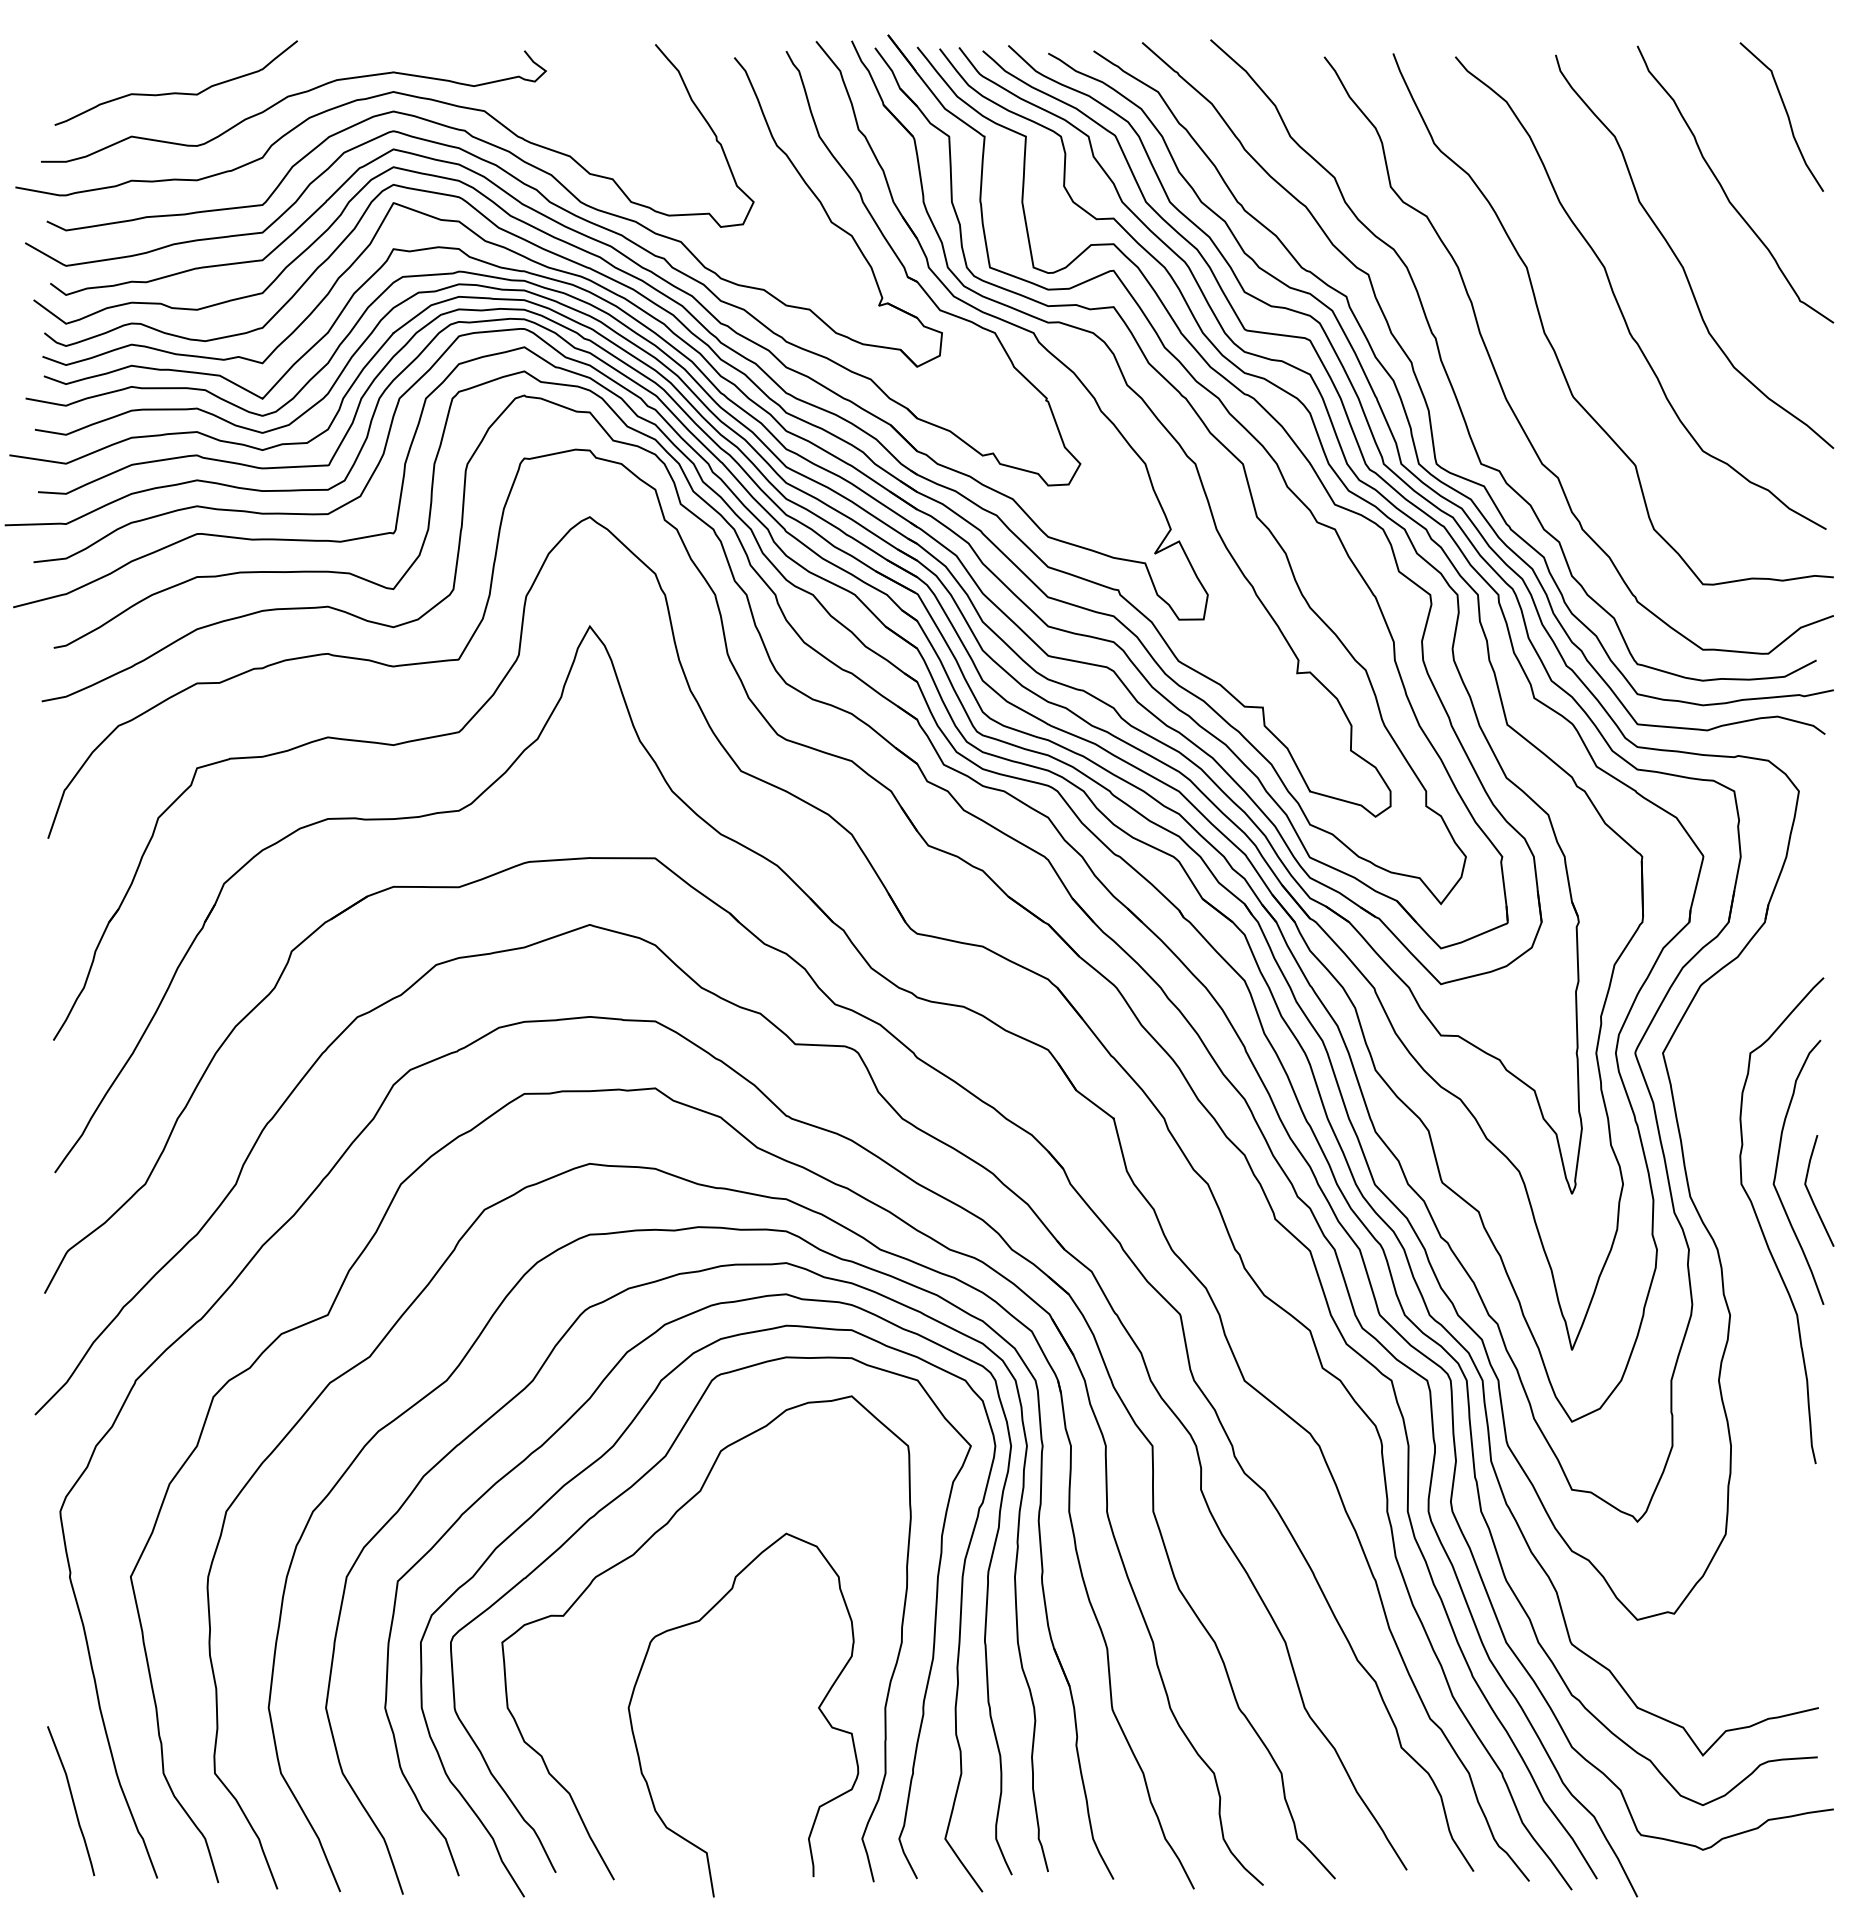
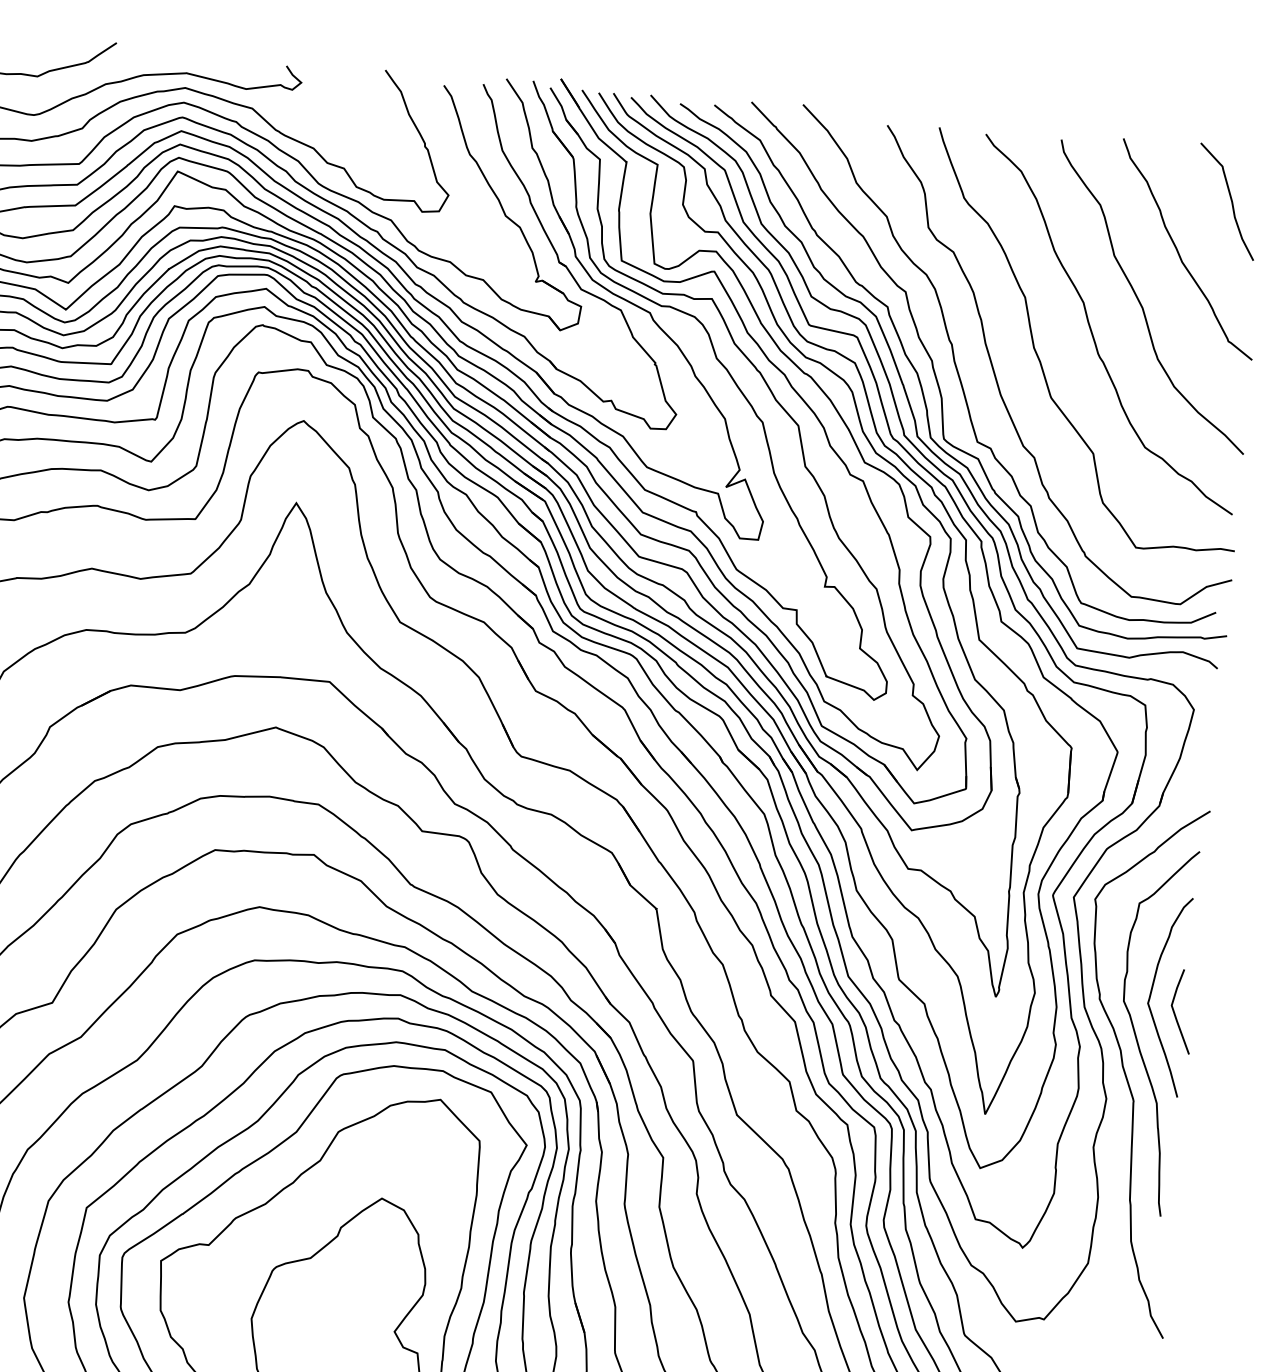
curve: (1751, 1275) -> (1125, 1070), added

